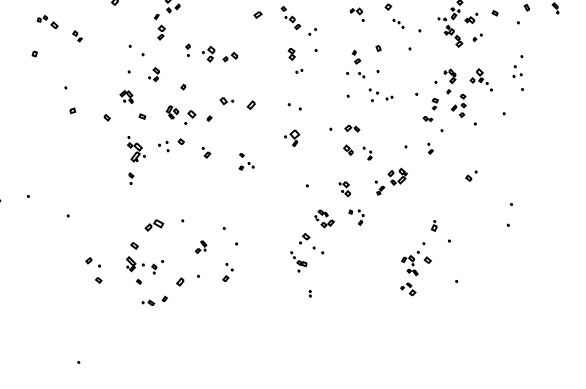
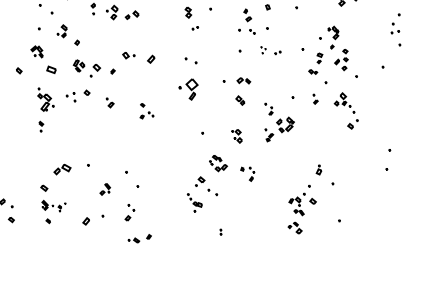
part: (480, 79) -> (343, 102), moved
part: (183, 86) -> (77, 42), moved
part: (373, 95) -> (263, 50), size x0.6
part: (142, 116) -> (51, 69), size x1.6
part: (292, 138) -> (189, 89), size x1.4
part: (367, 153) -> (268, 109), moved
part: (356, 217) -> (247, 174), moved
part: (145, 265) -> (54, 206), size x0.7
part: (309, 293) -> (220, 231), moved
part: (154, 300) -> (139, 238), moved

